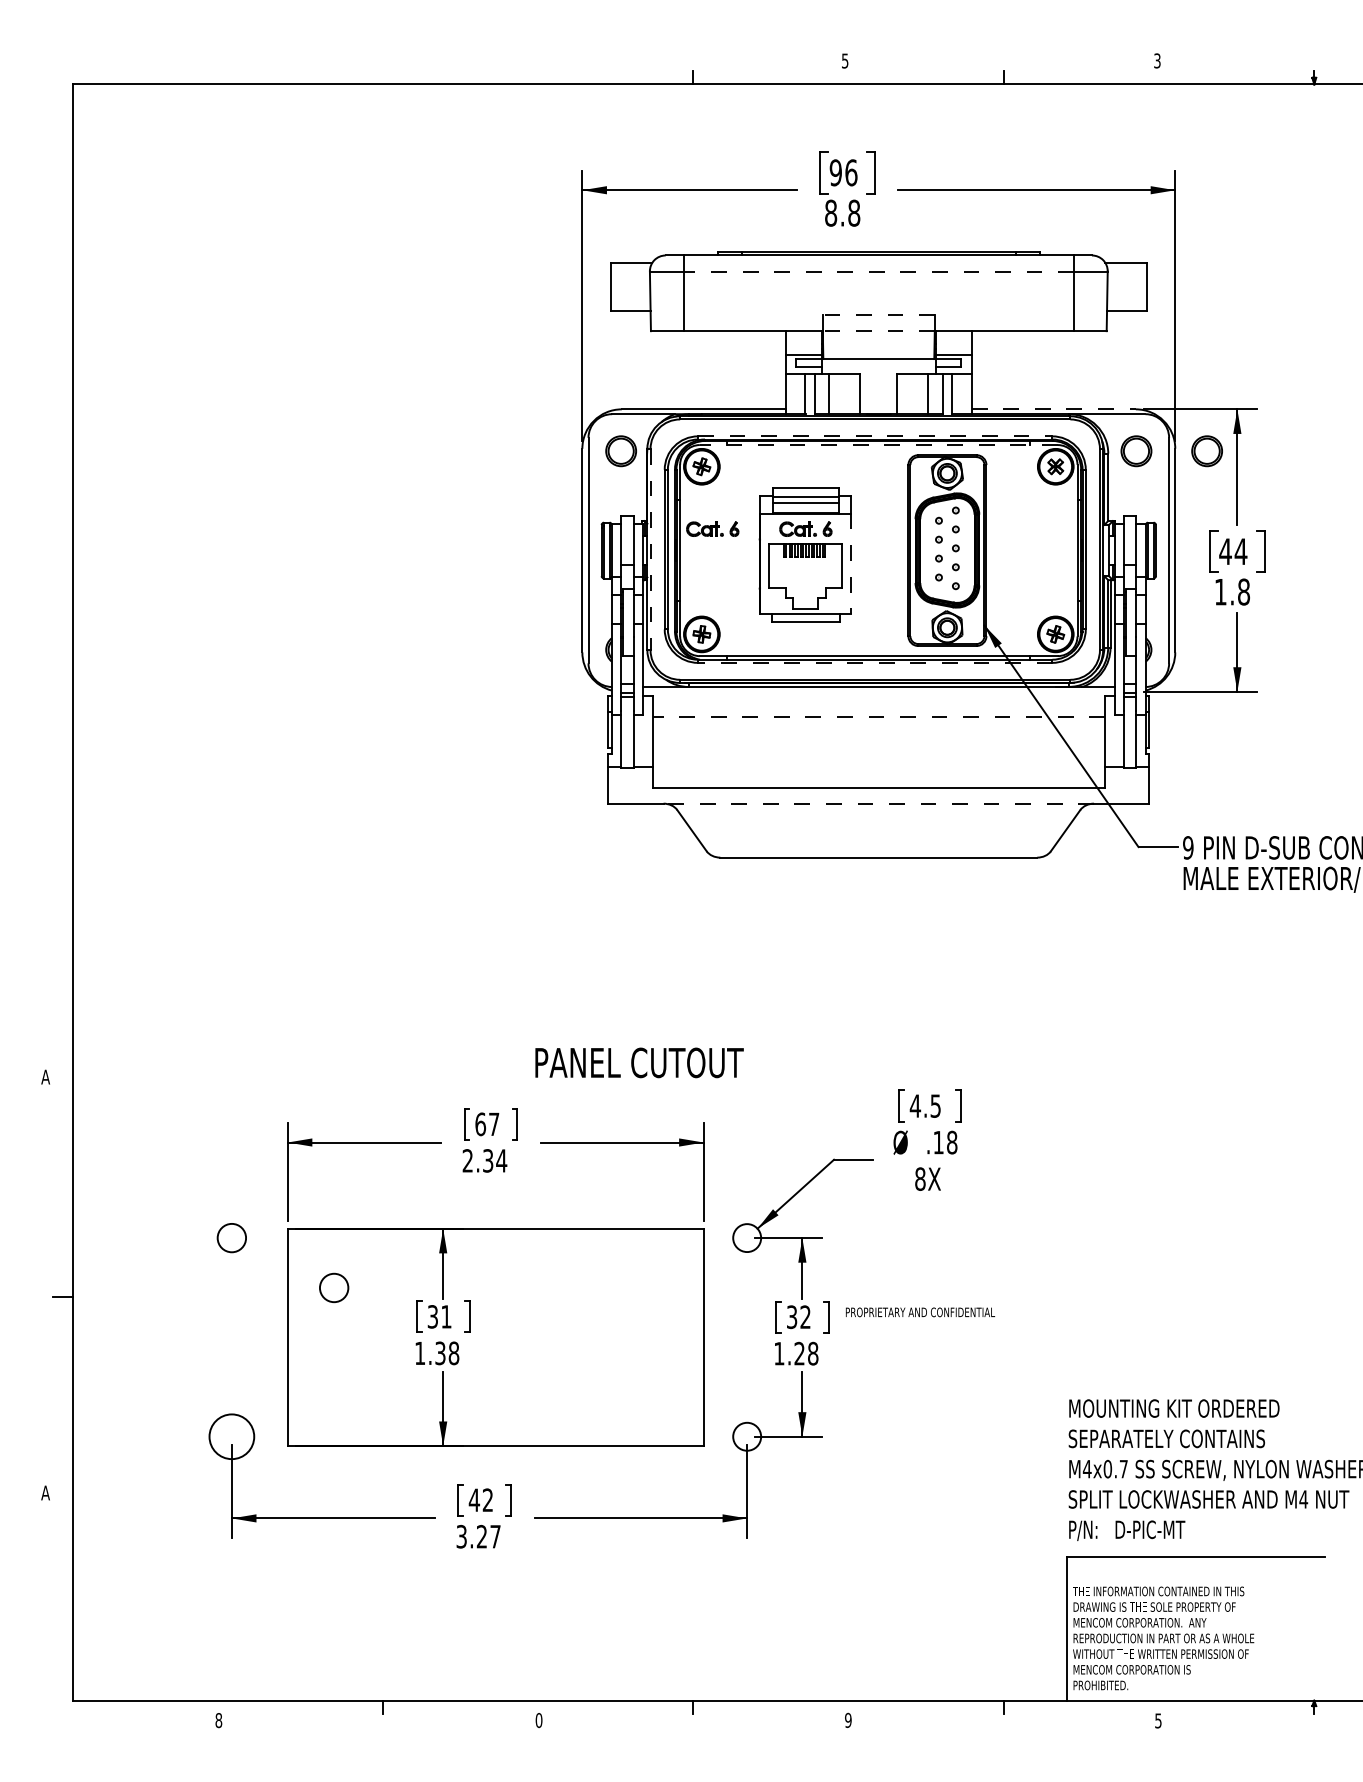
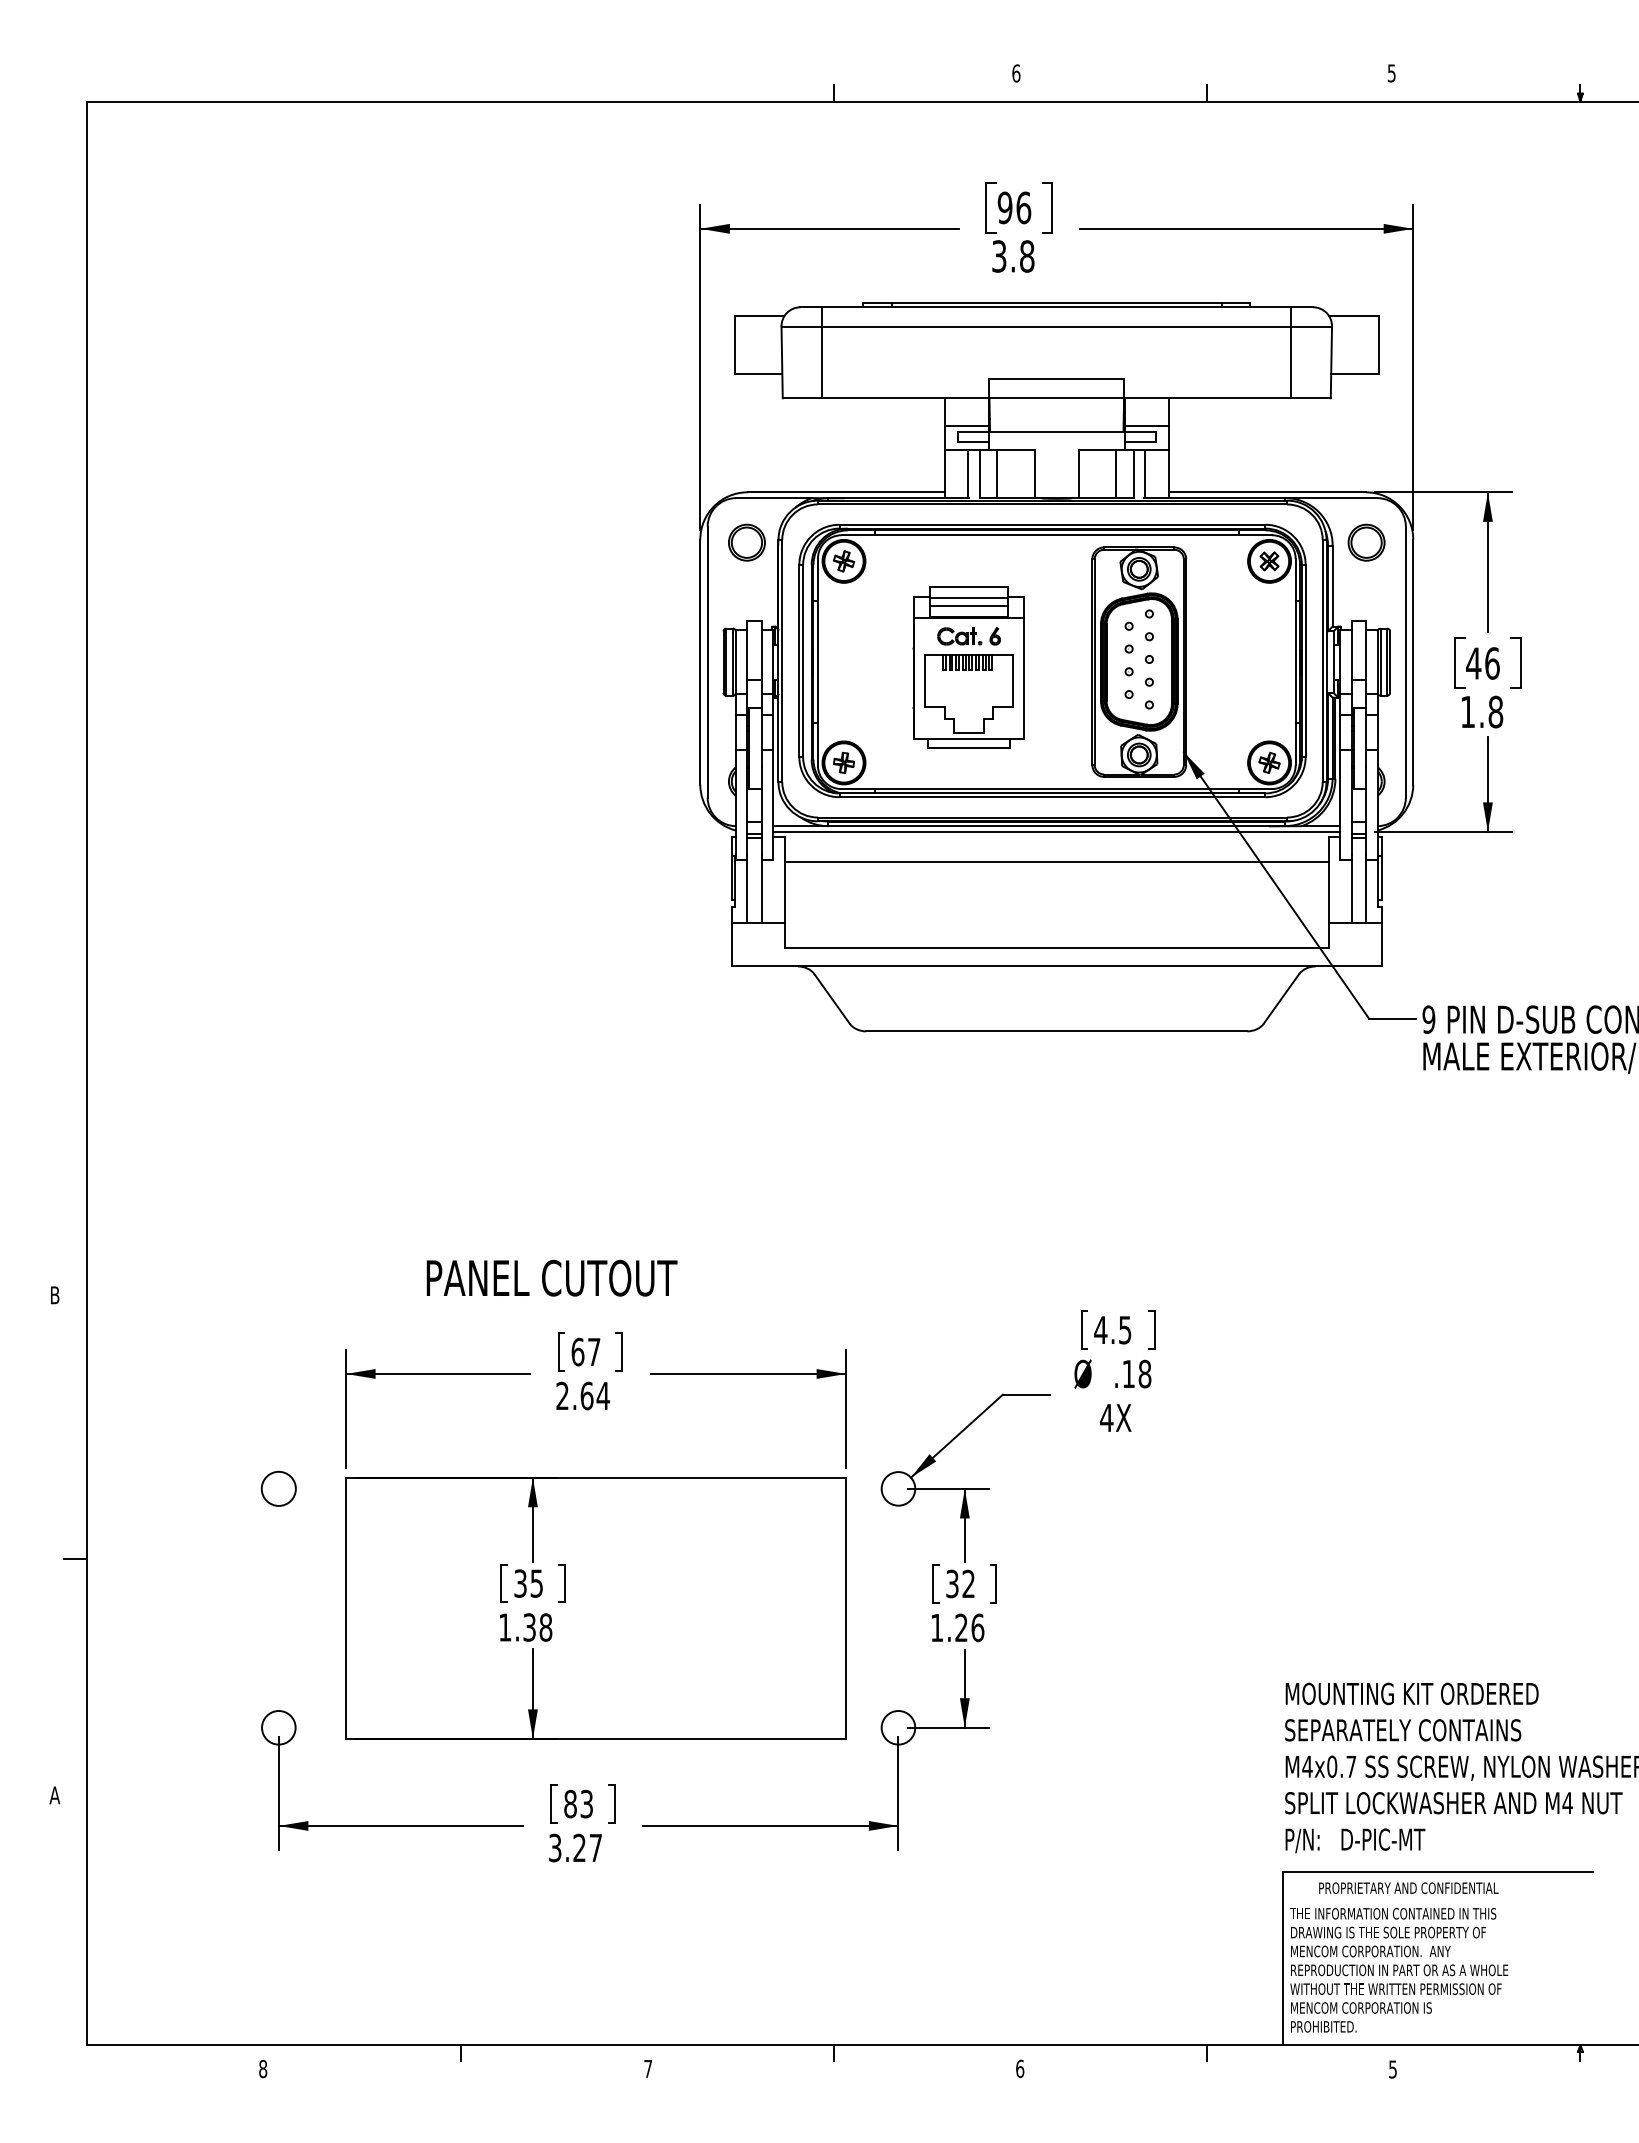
text: (1157, 60) -> (1391, 72), 3 -> 5
text: (845, 61) -> (1016, 73), 5 -> 6
text: (831, 213) -> (999, 256), 8.8 -> 3.8
line: (878, 271) -> (1056, 326), dashed -> solid
line: (878, 314) -> (1056, 378), dashed -> solid
line: (878, 331) -> (1056, 398), dashed -> solid
line: (1054, 409) -> (1267, 492), dashed -> solid
line: (875, 436) -> (1052, 524), dashed -> solid
line: (878, 445) -> (1056, 535), dashed -> solid
part: (1207, 451) -> (1451, 542), removed
part: (712, 529) -> (856, 636), removed
line: (650, 549) -> (782, 660), dashed -> solid
text: (1241, 551) -> (1492, 663), 44 -> 46
line: (851, 564) -> (1023, 678), dashed -> solid
line: (875, 663) -> (1052, 797), dashed -> solid
line: (878, 692) -> (1056, 832), added
line: (878, 716) -> (1056, 861), dashed -> solid
line: (878, 803) -> (1056, 966), dashed -> solid
text: (639, 1062) -> (551, 1277), moved
text: (45, 1077) -> (54, 1295), A -> B
text: (487, 1160) -> (586, 1395), 2.34 -> 2.64
text: (920, 1178) -> (1106, 1417), 8X -> 4X
circle: (333, 1287) -> (401, 1548), removed
text: (920, 1311) -> (1408, 1887), moved
text: (446, 1316) -> (536, 1583), 31 -> 35
text: (812, 1353) -> (977, 1627), 1.28 -> 1.26
circle: (231, 1436) -> (278, 1727), size x0.62
text: (480, 1499) -> (577, 1803), 42 -> 83
text: (539, 1720) -> (648, 2068), 0 -> 7
text: (848, 1720) -> (1020, 2068), 9 -> 6

